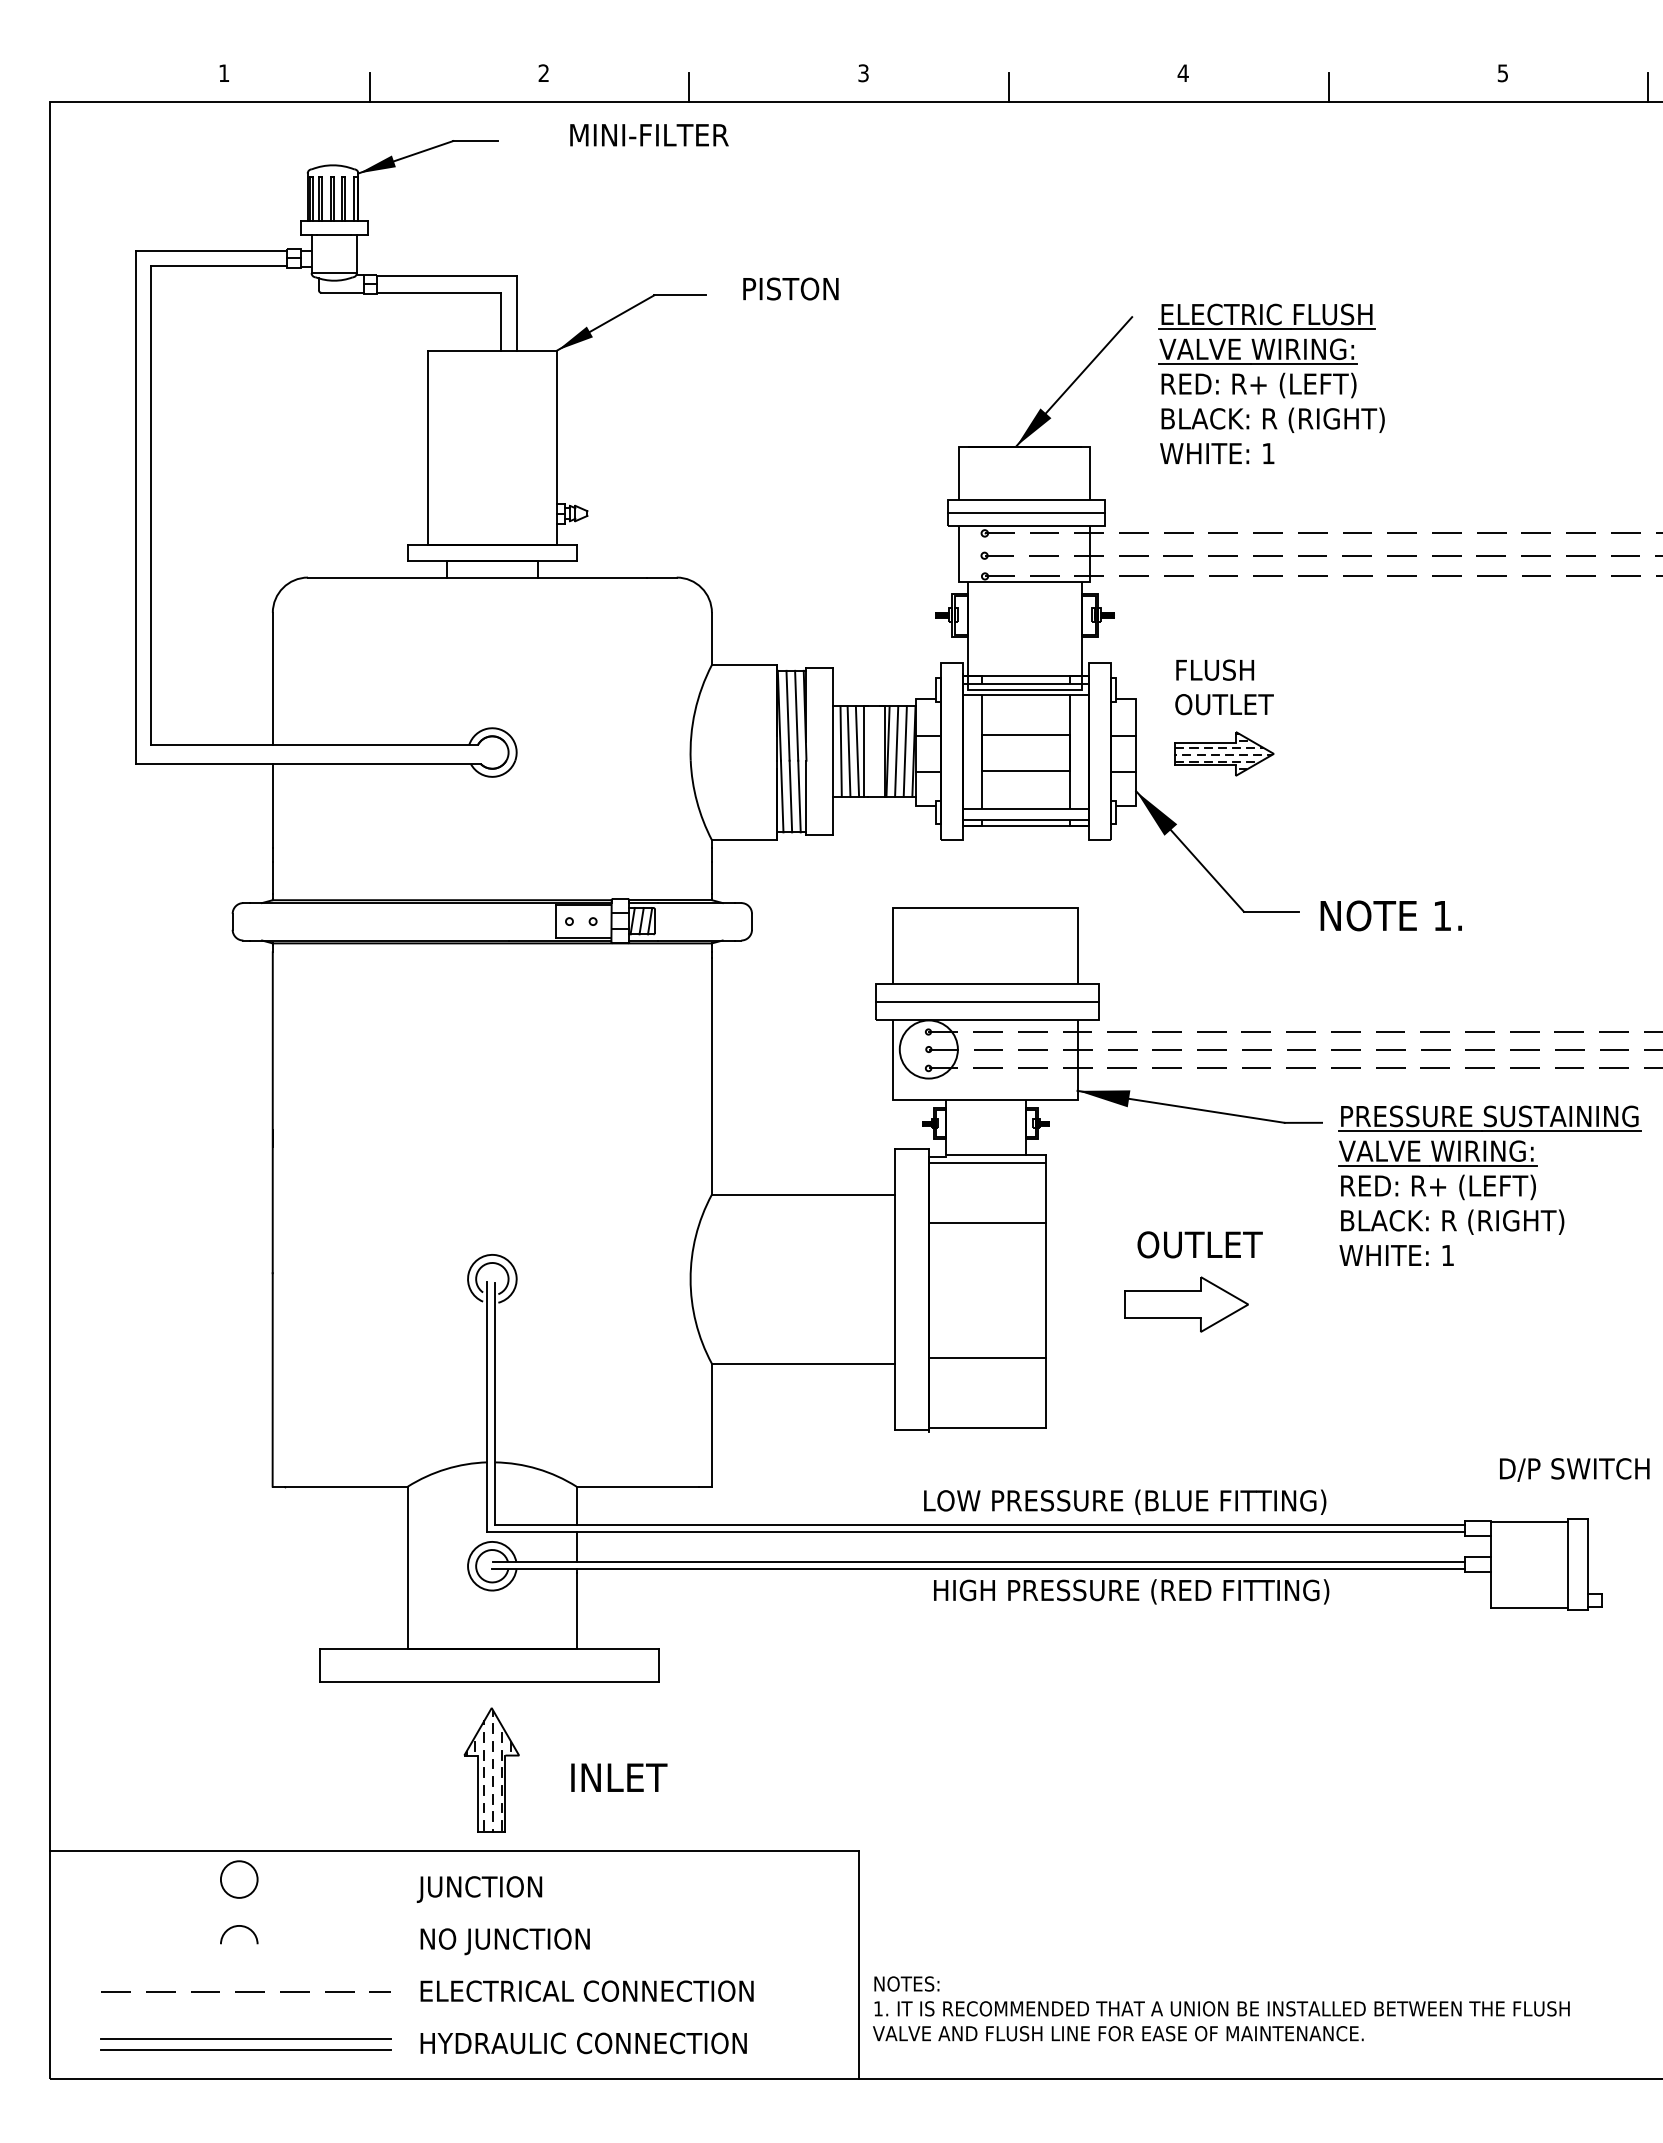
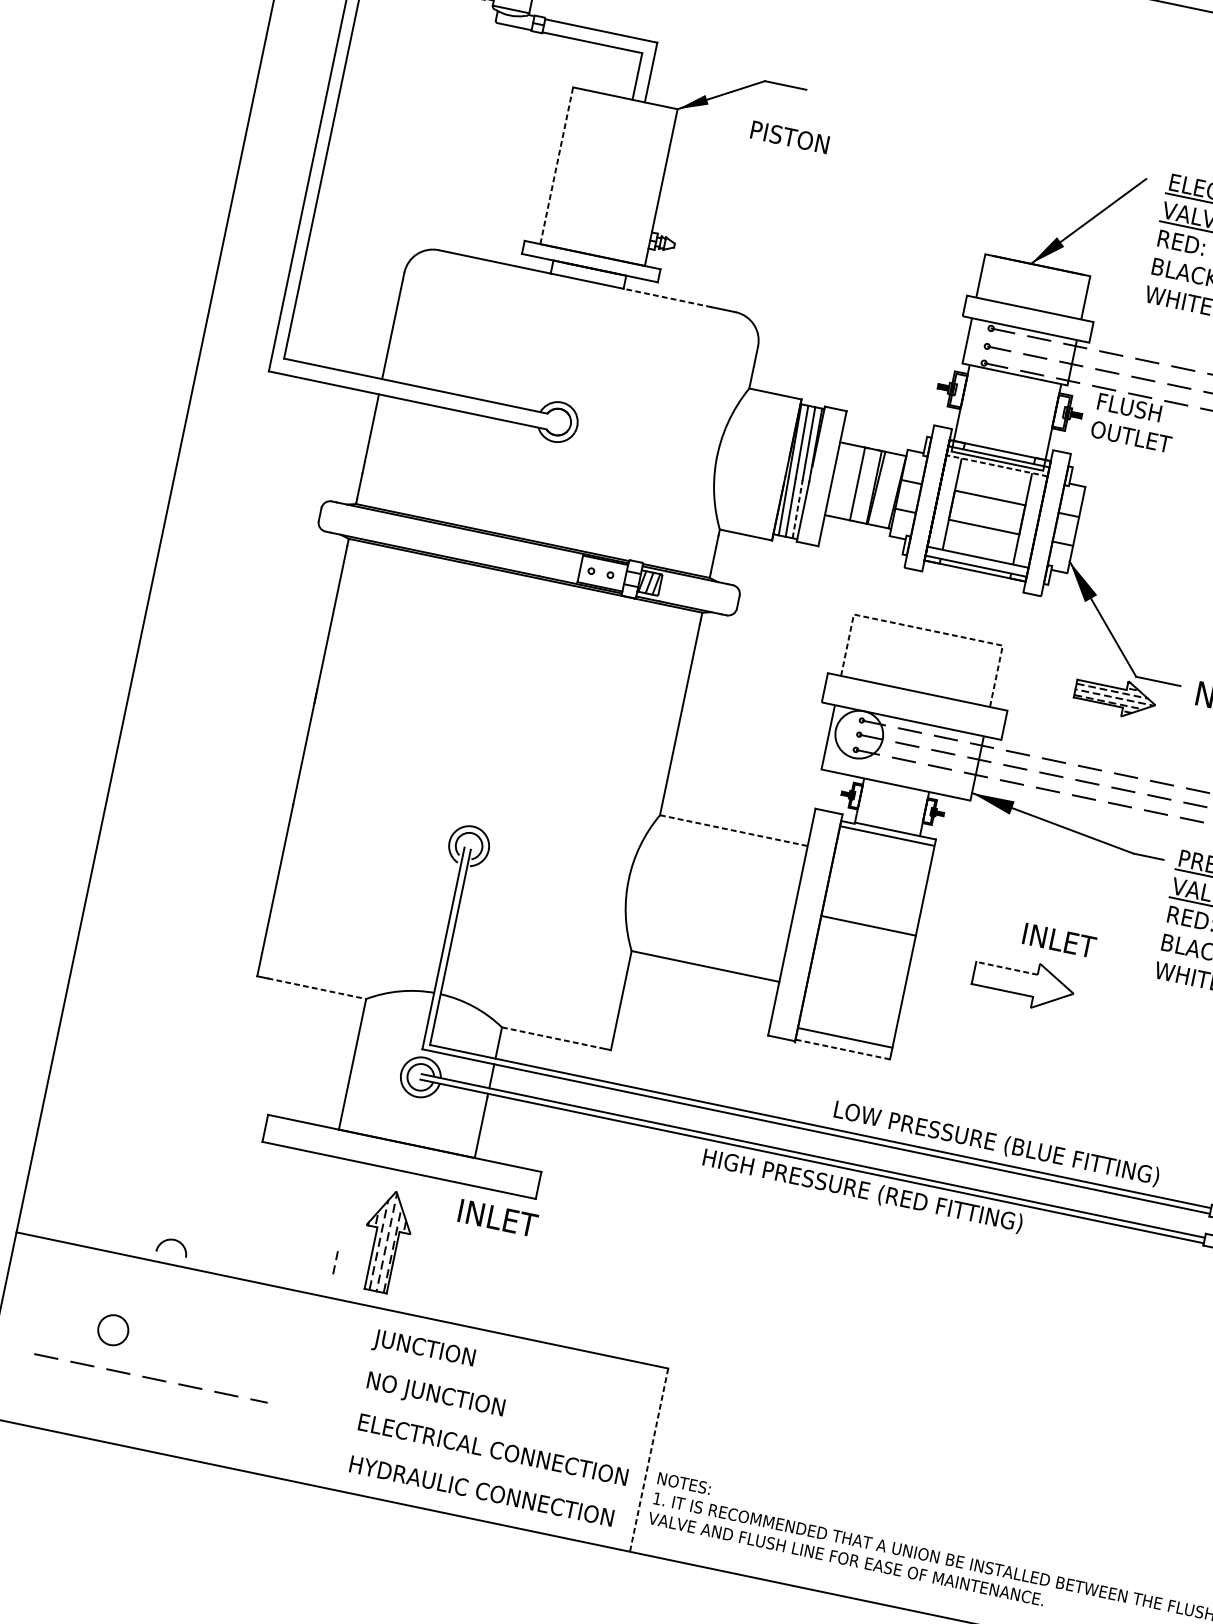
text: (790, 288) -> (789, 136), moved
line: (427, 447) -> (556, 165), solid -> dashed
line: (1026, 513) -> (1028, 319), removed
line: (592, 577) -> (667, 297), solid -> dashed
text: (1224, 687) -> (1134, 423), moved
line: (1026, 695) -> (997, 466), solid -> dashed
line: (840, 751) -> (838, 479), removed
line: (848, 751) -> (844, 481), removed
line: (857, 751) -> (851, 482), removed
line: (896, 751) -> (883, 489), removed
line: (904, 751) -> (889, 490), removed
part: (1224, 753) -> (1115, 696), moved
line: (799, 796) -> (797, 509), solid -> dashed
line: (985, 907) -> (928, 629), solid -> dashed
line: (987, 1002) -> (914, 706), removed
line: (803, 1194) -> (733, 830), solid -> dashed
line: (987, 1222) -> (868, 925), moved
text: (1170, 1244) -> (1021, 932), OUTLET -> INLET
line: (1162, 1290) -> (1006, 968), solid -> dashed
line: (987, 1357) -> (845, 1037), moved
line: (987, 1428) -> (842, 1049), solid -> dashed
line: (347, 1486) -> (317, 988), solid -> dashed
line: (638, 1486) -> (551, 1037), solid -> dashed
text: (1125, 1501) -> (997, 1143), moved
text: (1131, 1591) -> (862, 1190), moved
text: (619, 1777) -> (498, 1218), moved
line: (436, 1804) -> (335, 1259), added
circle: (239, 1879) -> (113, 1330), moved
arc: (236, 1927) -> (171, 1240), moved
line: (859, 1964) -> (649, 1459), solid -> dashed
text: (584, 1965) -> (495, 1428), moved
line: (246, 2038) -> (143, 1416), removed
line: (246, 2049) -> (141, 1425), removed

